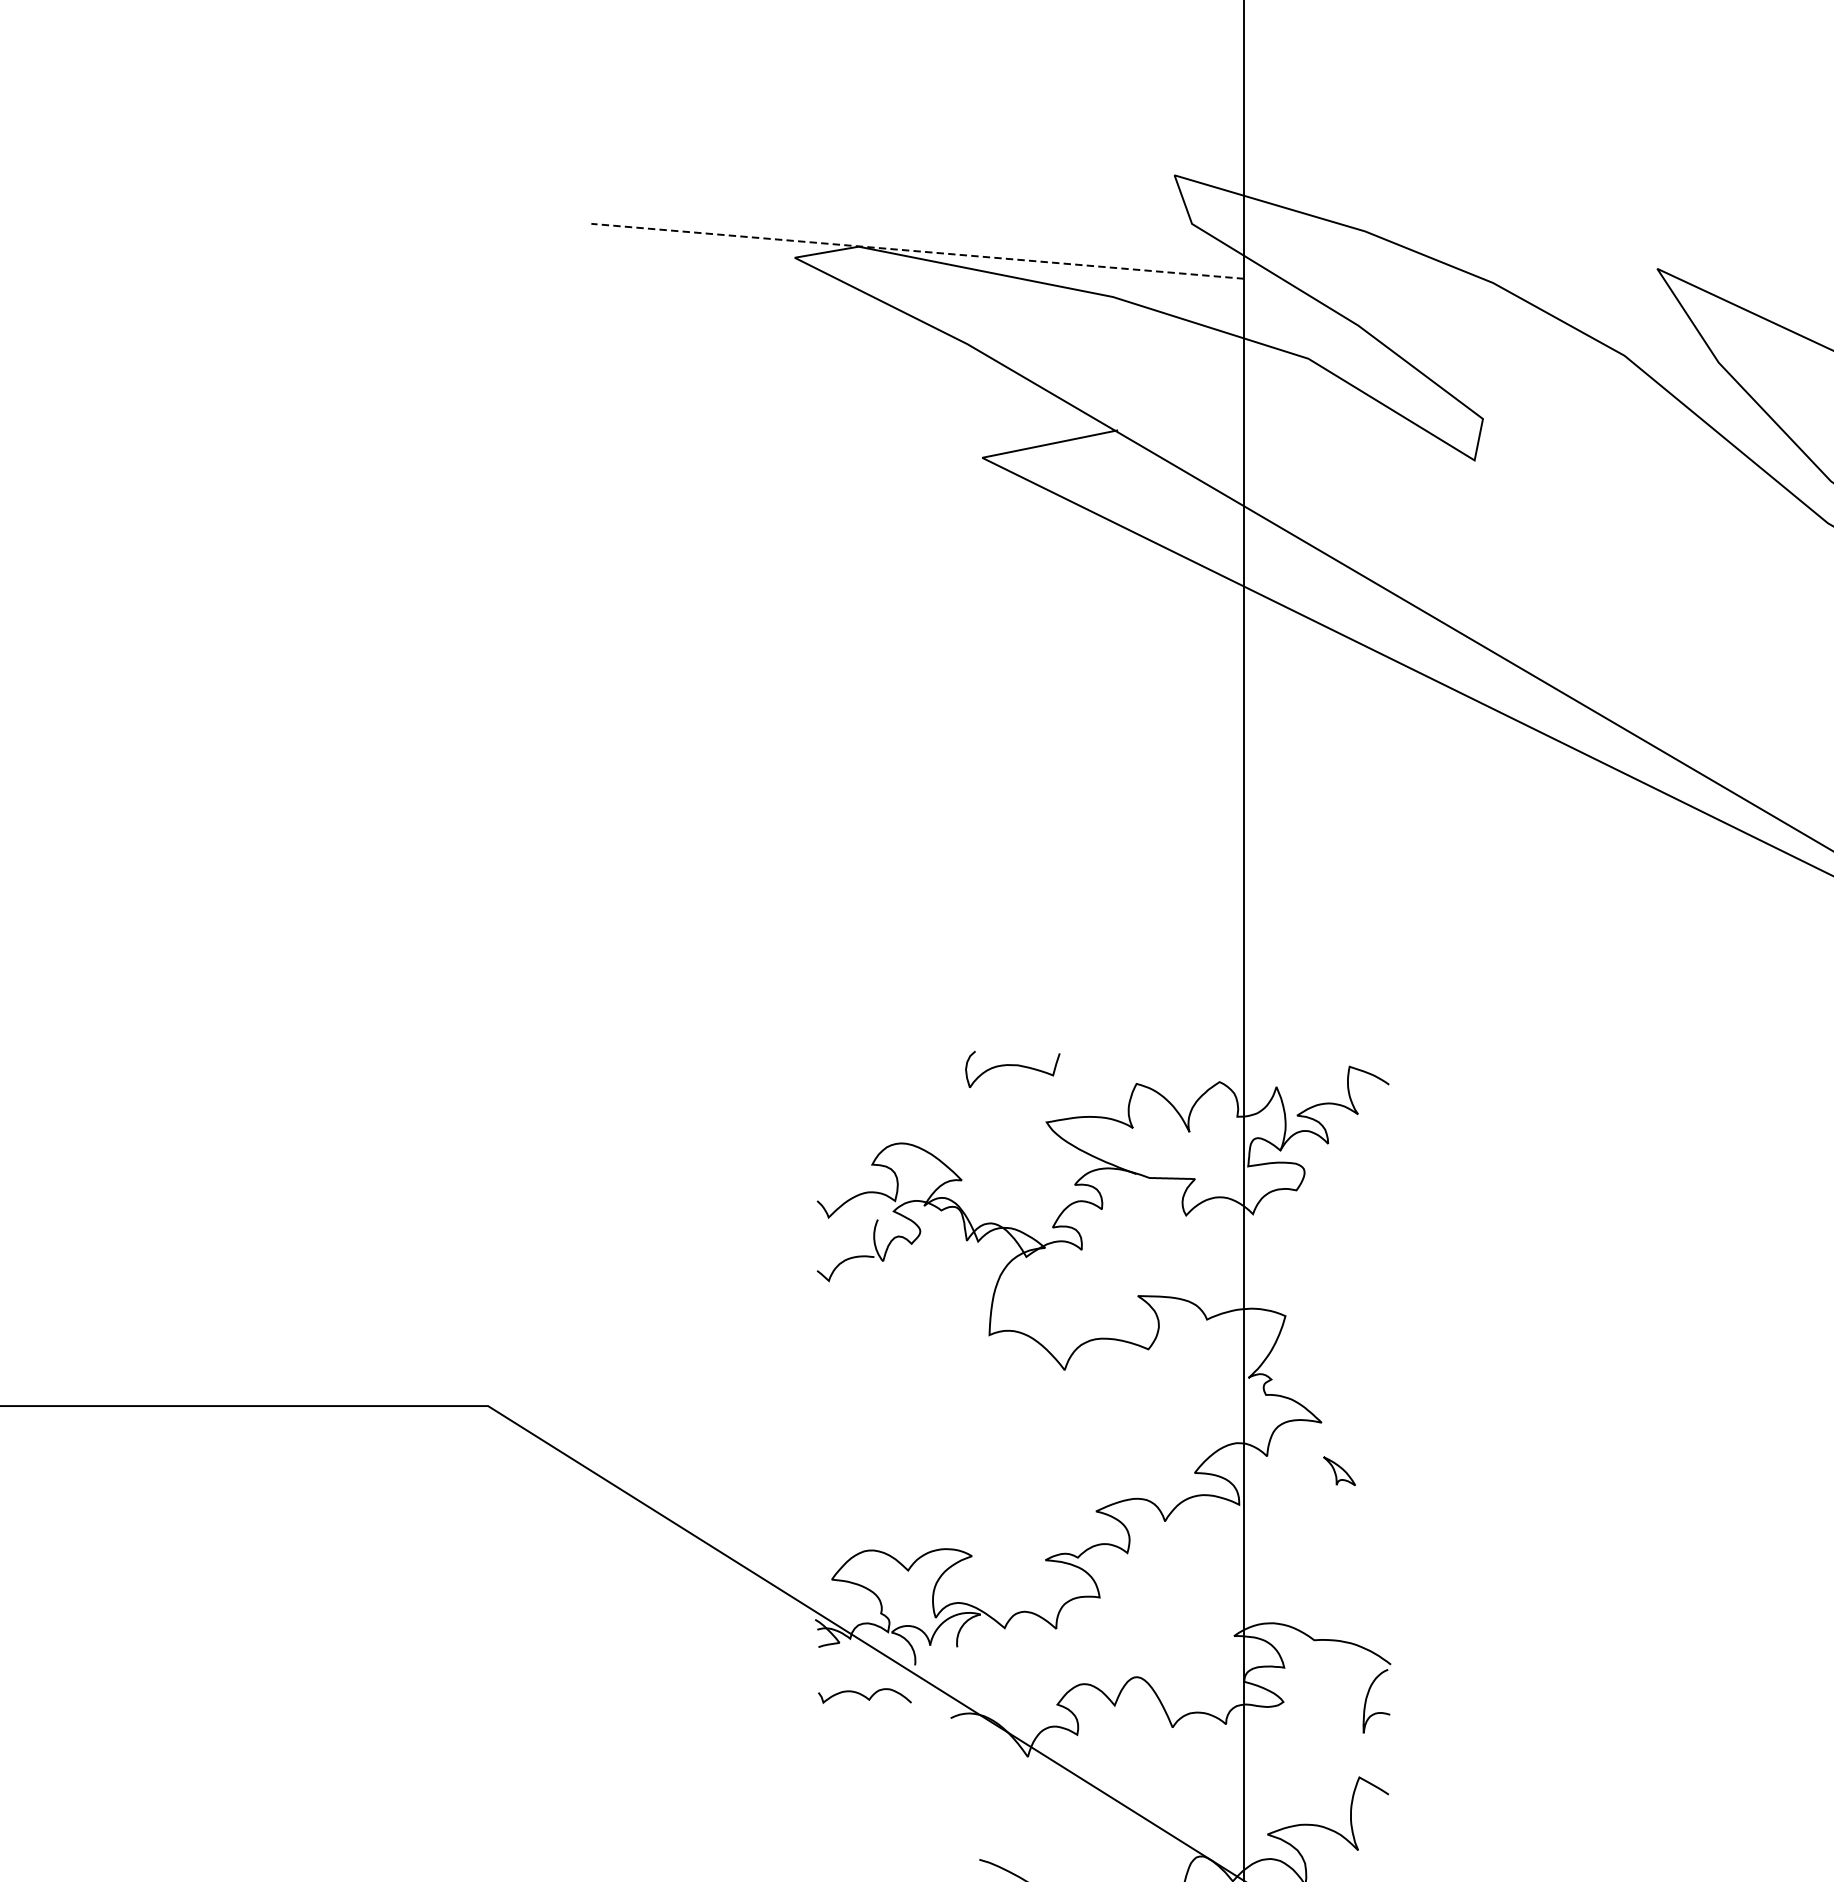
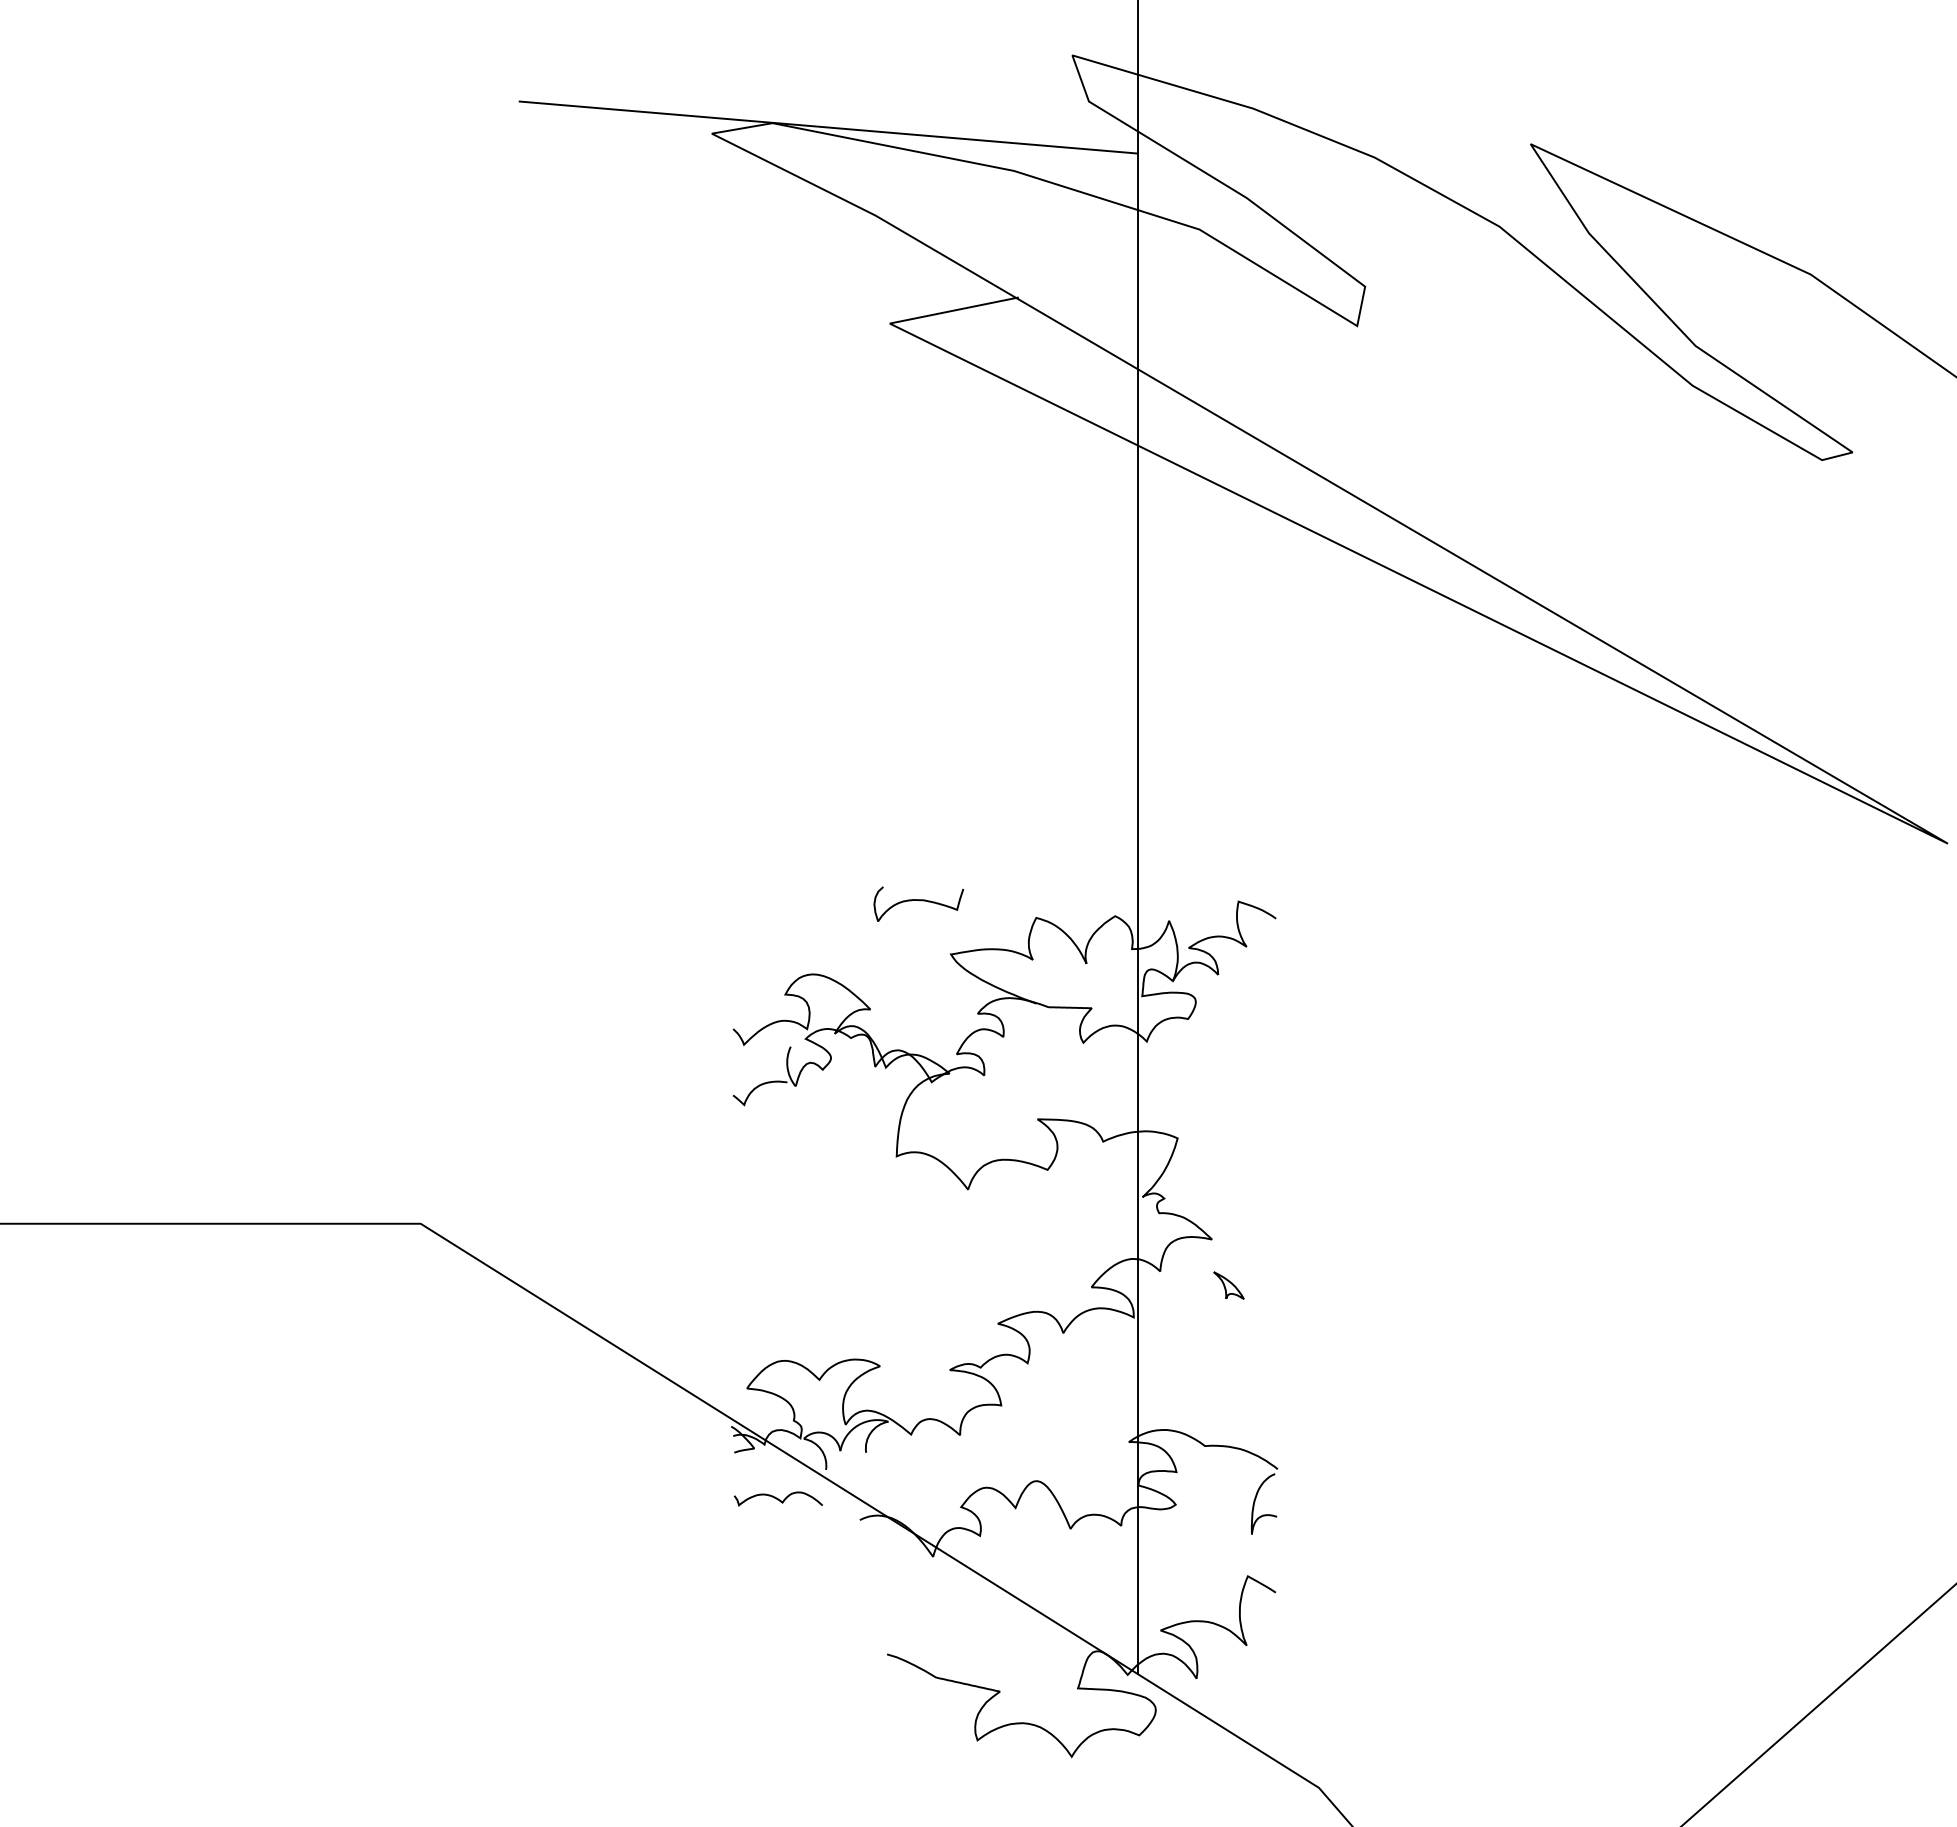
line: (917, 251) -> (828, 127), dashed -> solid

